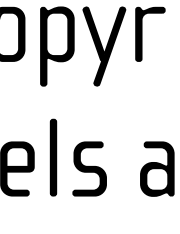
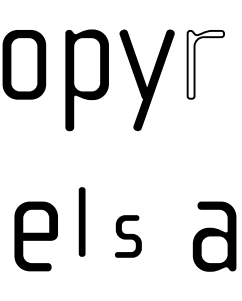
fill: (150, 34) -> (205, 64), removed
part: (52, 157) -> (81, 221), size x0.7
part: (89, 169) -> (128, 236), size x0.6

